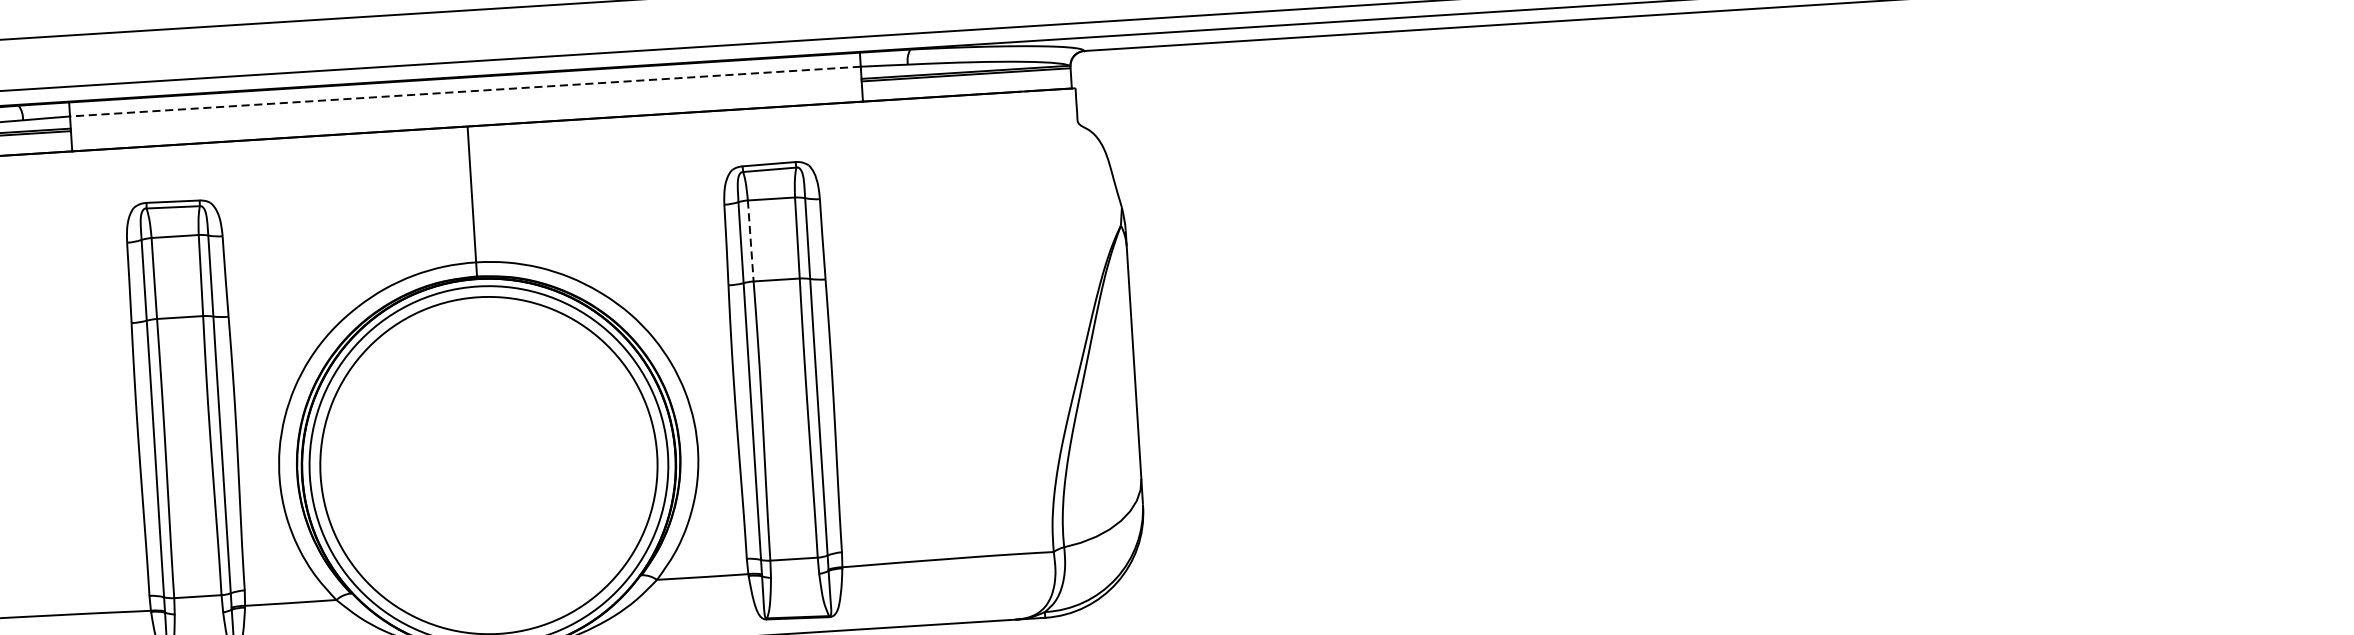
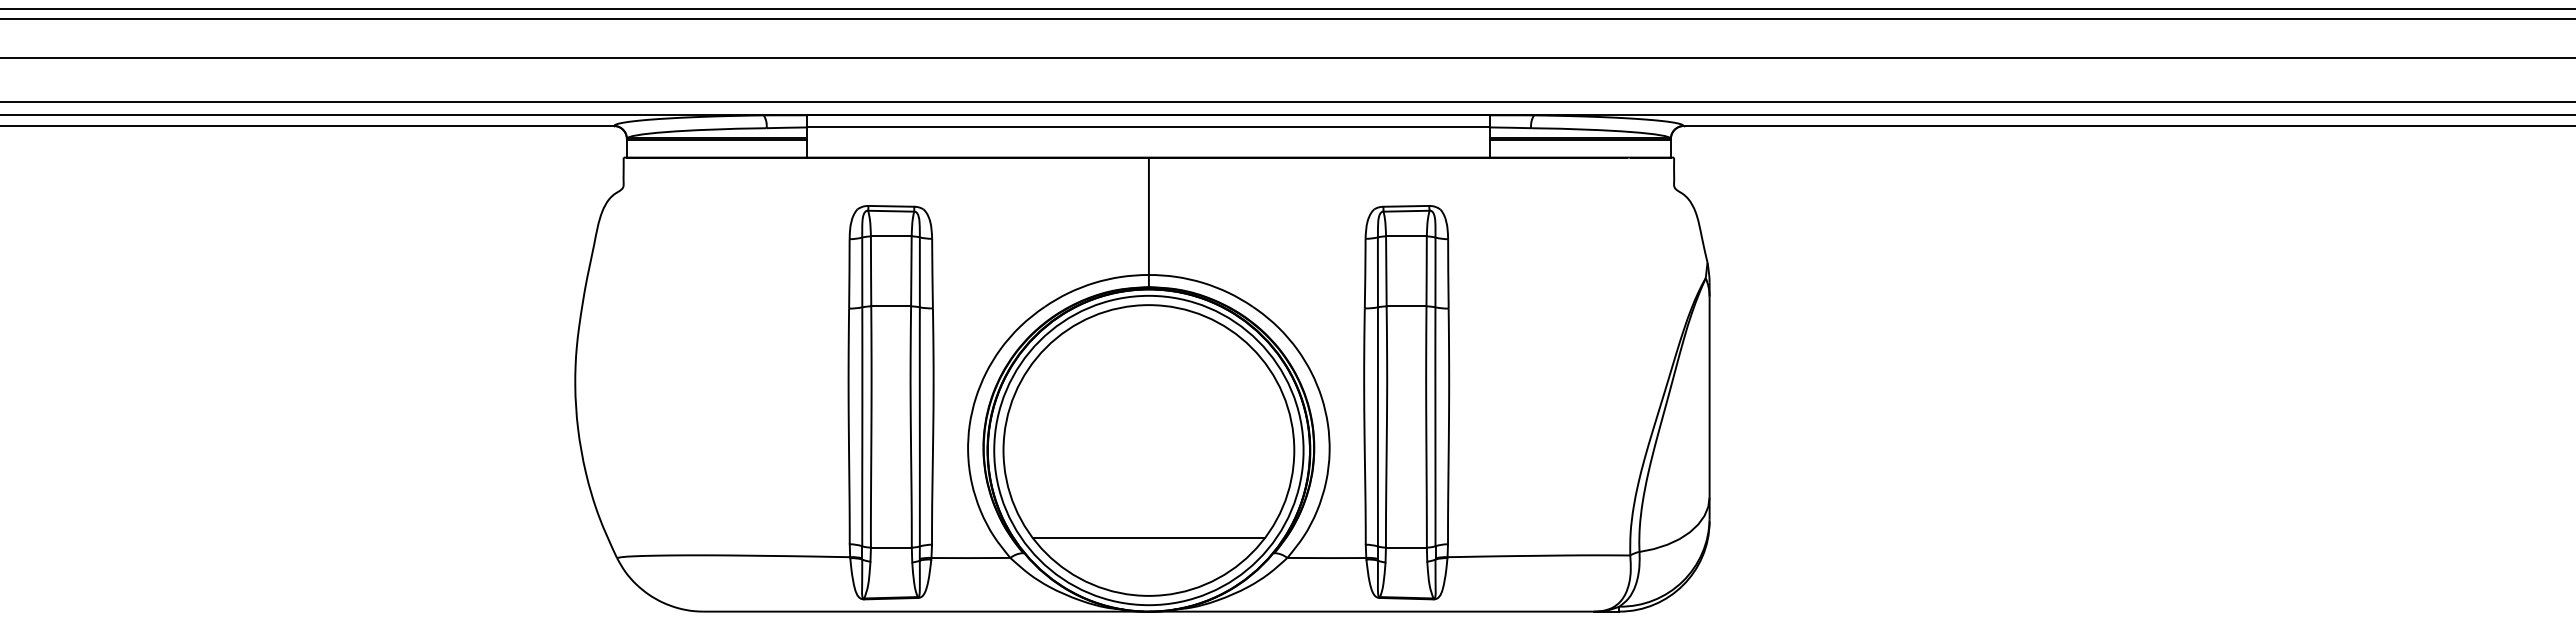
line: (464, 91) -> (1148, 127), dashed -> solid
line: (750, 241) -> (1386, 271), dashed -> solid
line: (494, 567) -> (1148, 538), added

